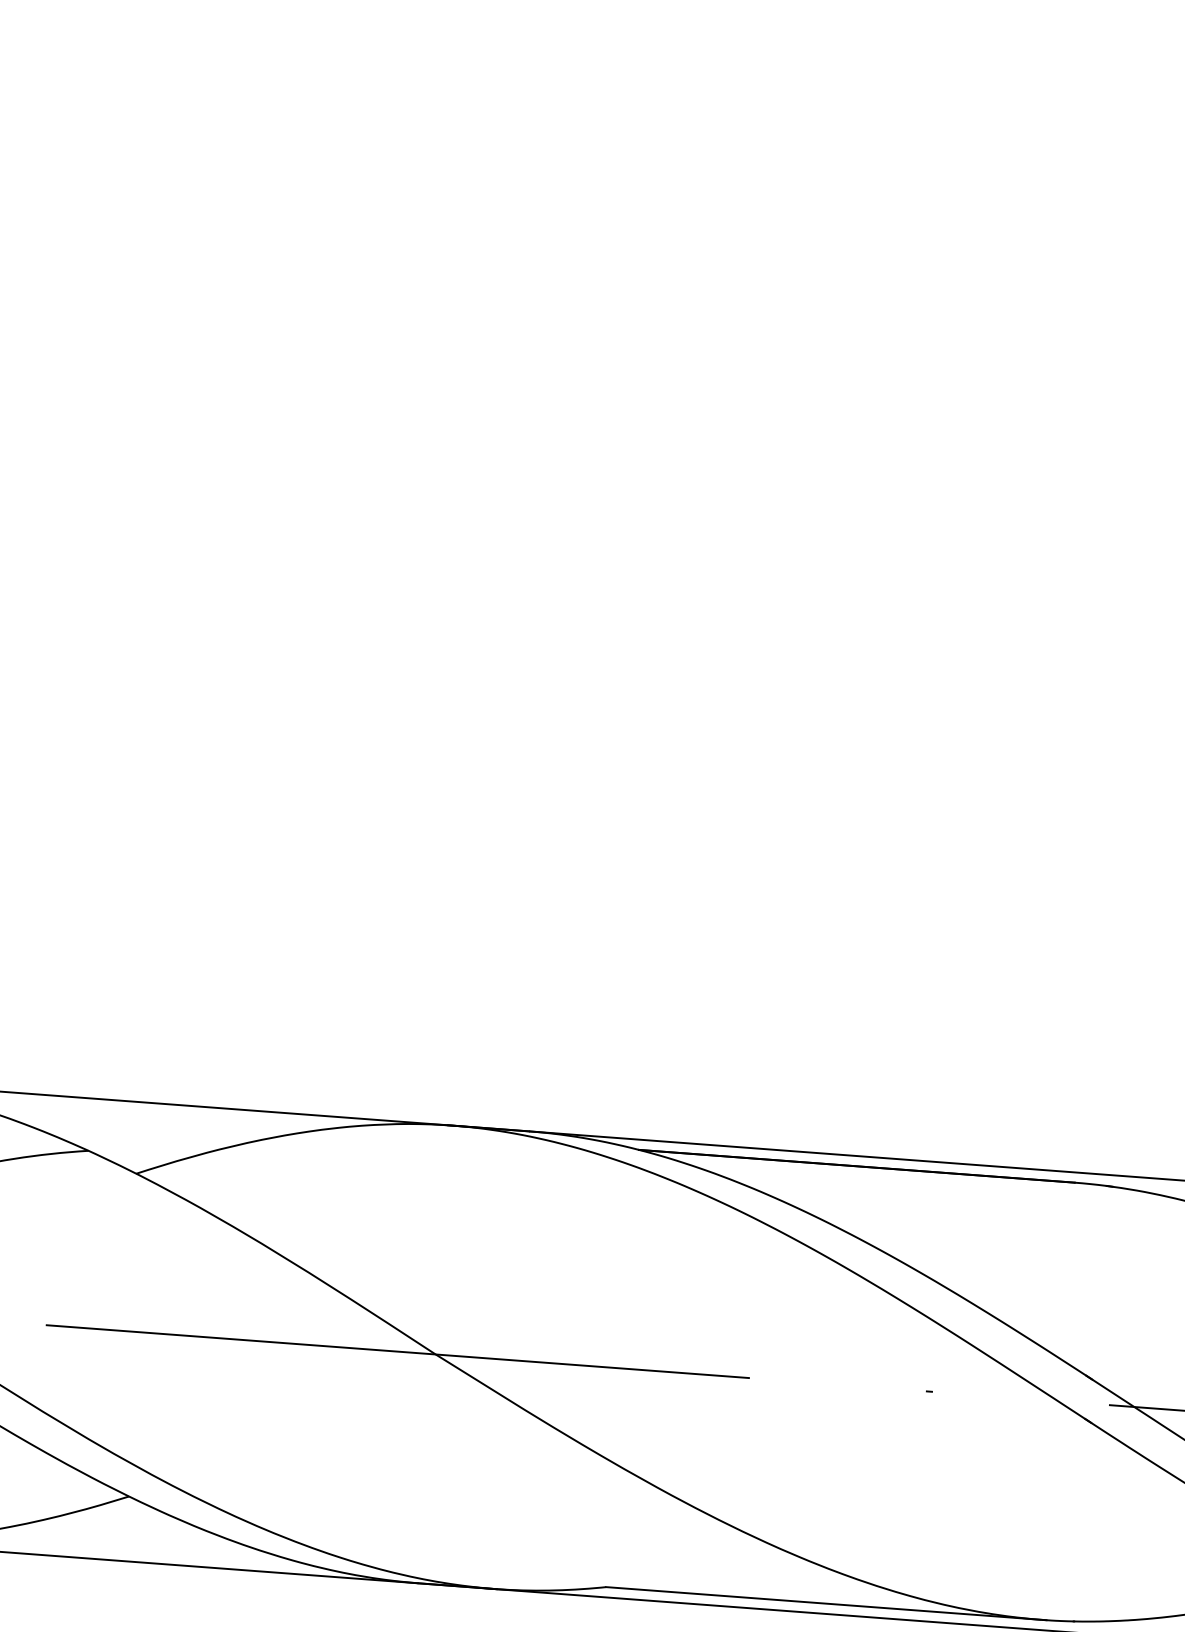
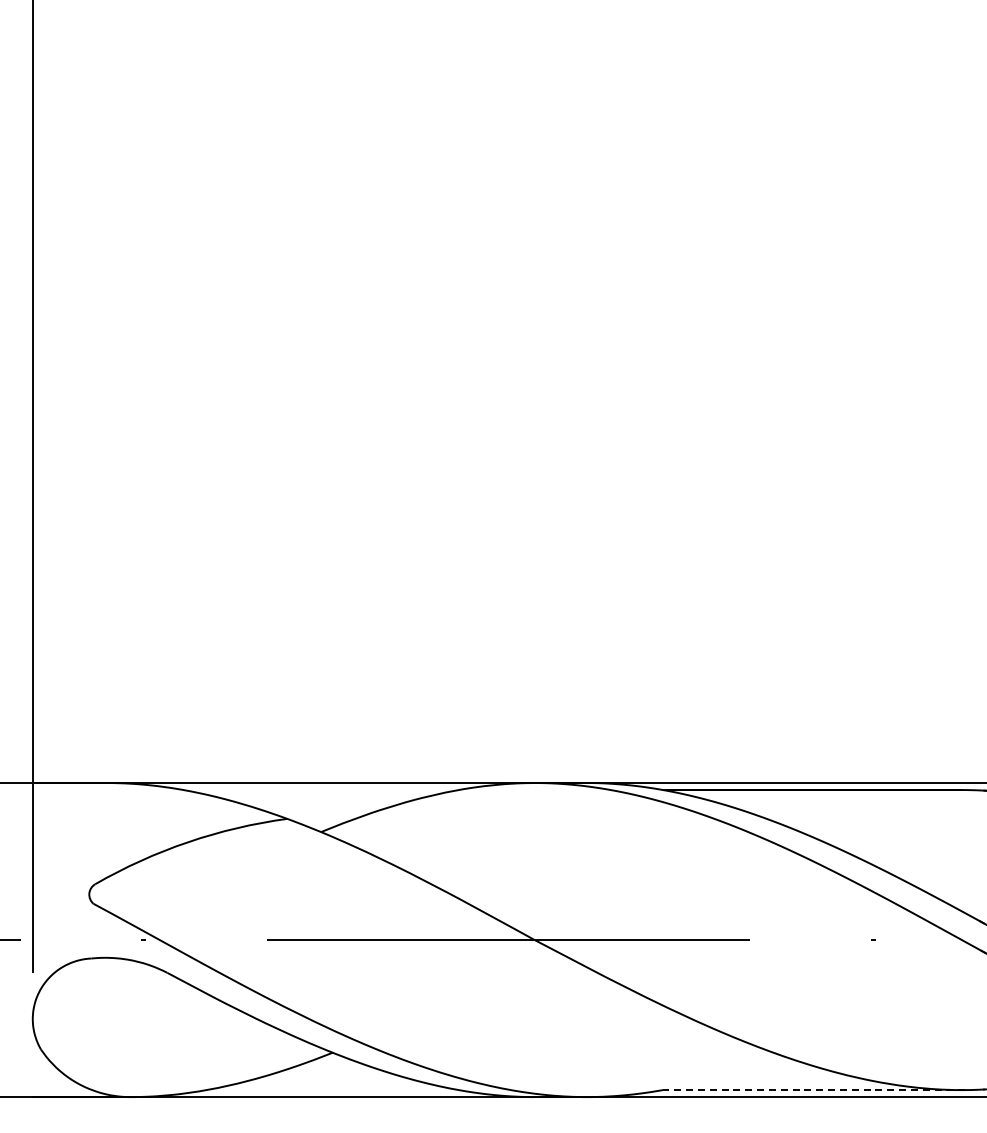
line: (825, 1604) -> (813, 1090), solid -> dashed

